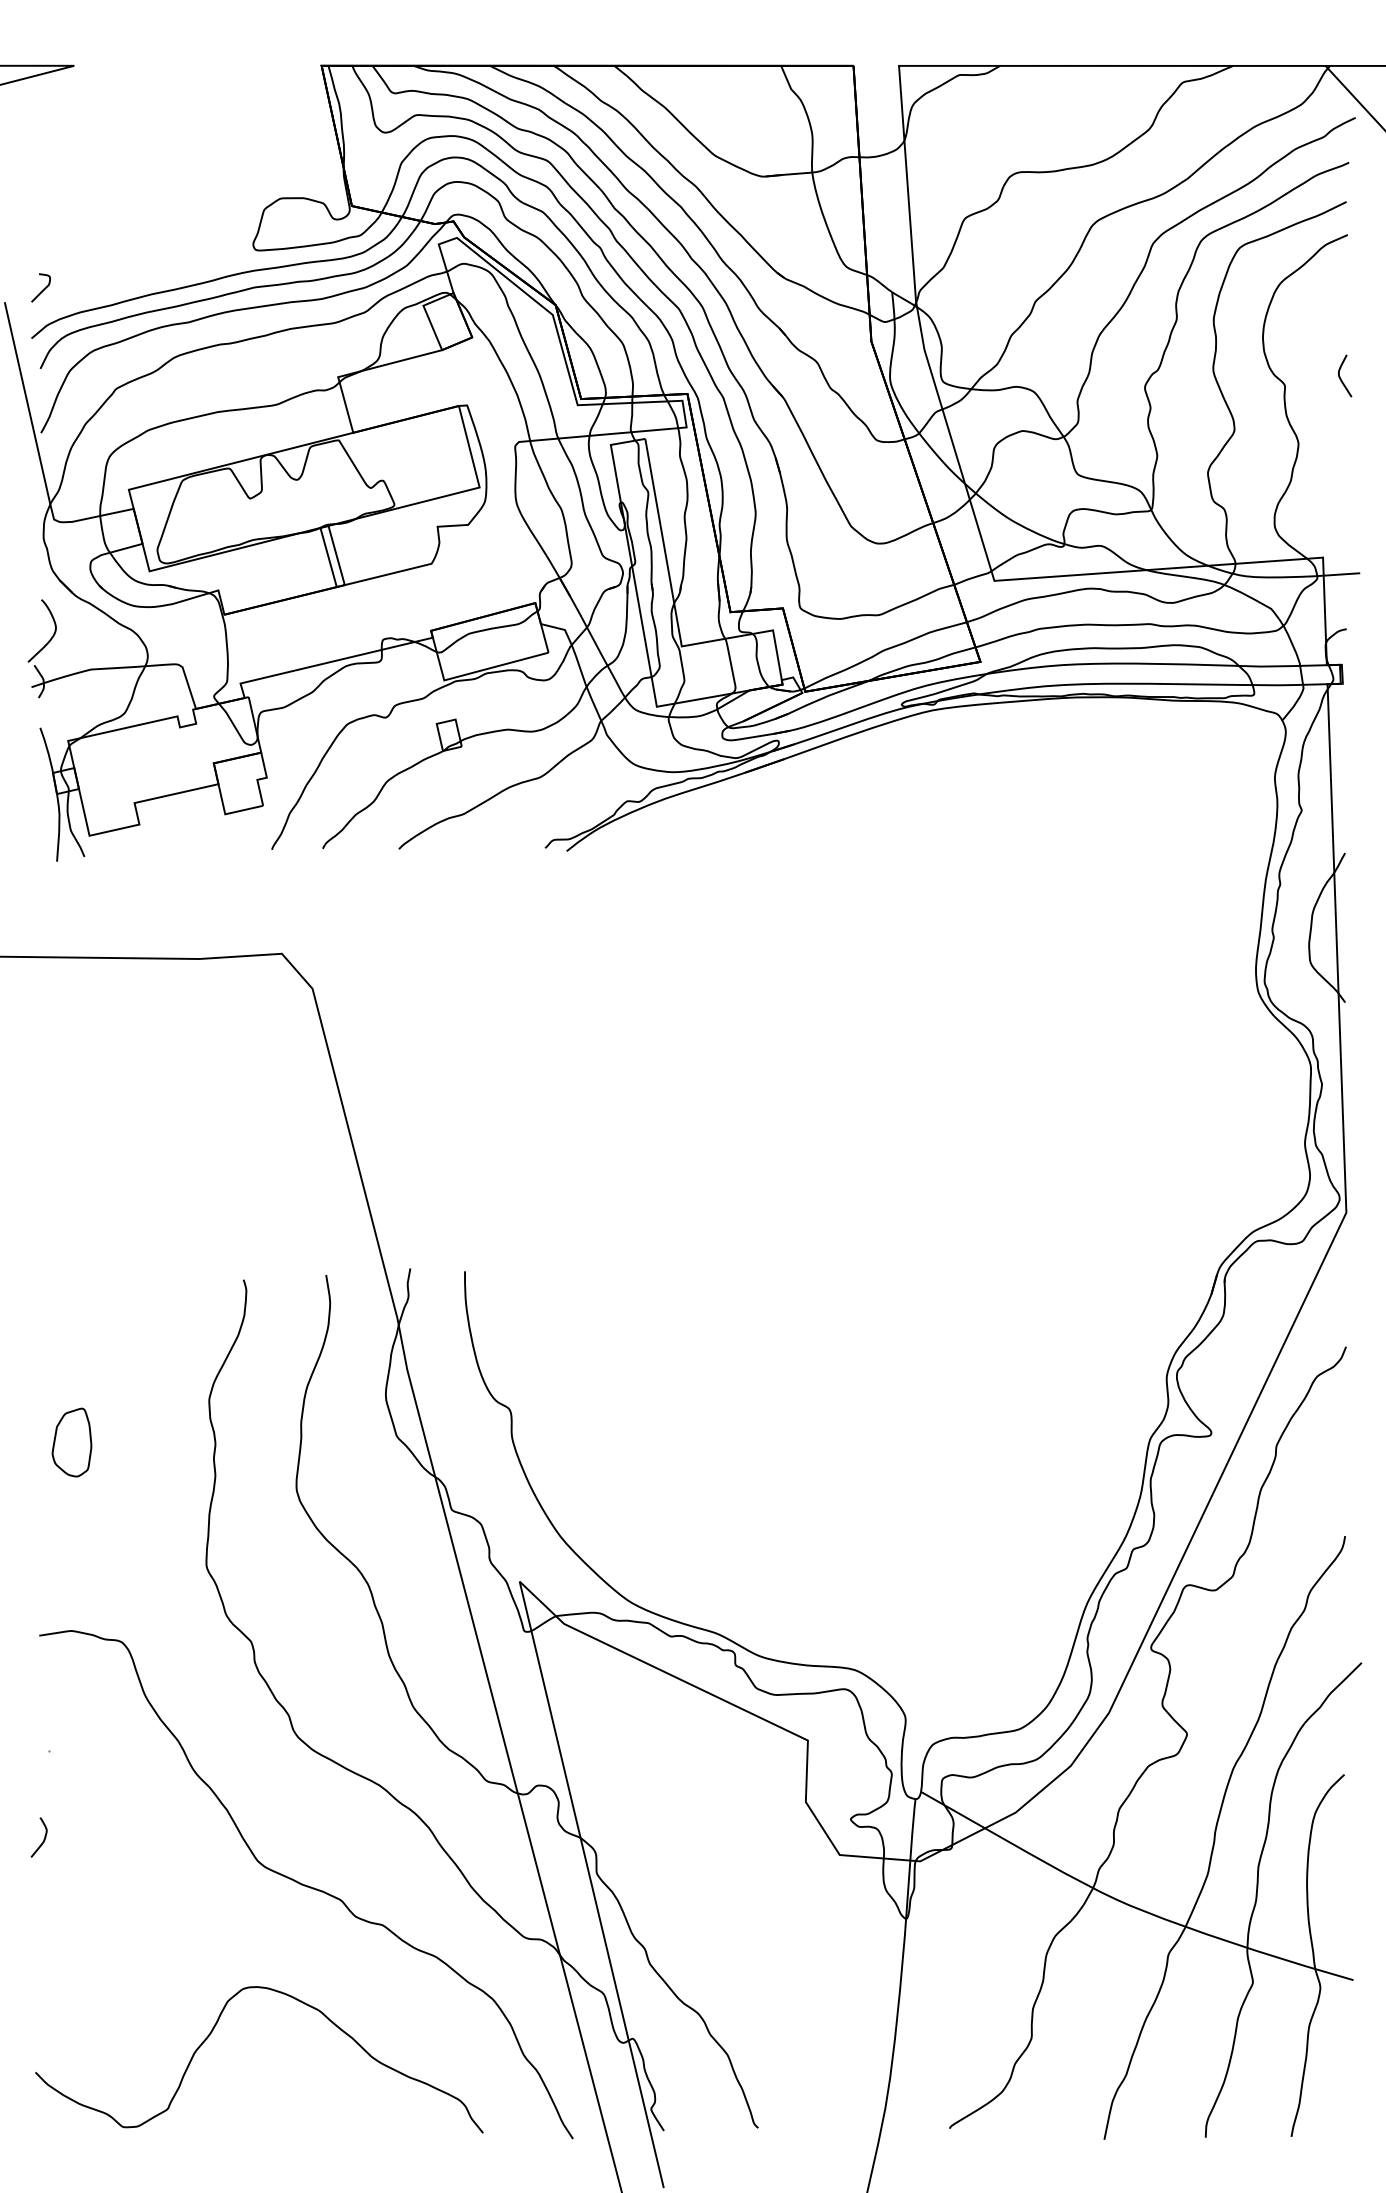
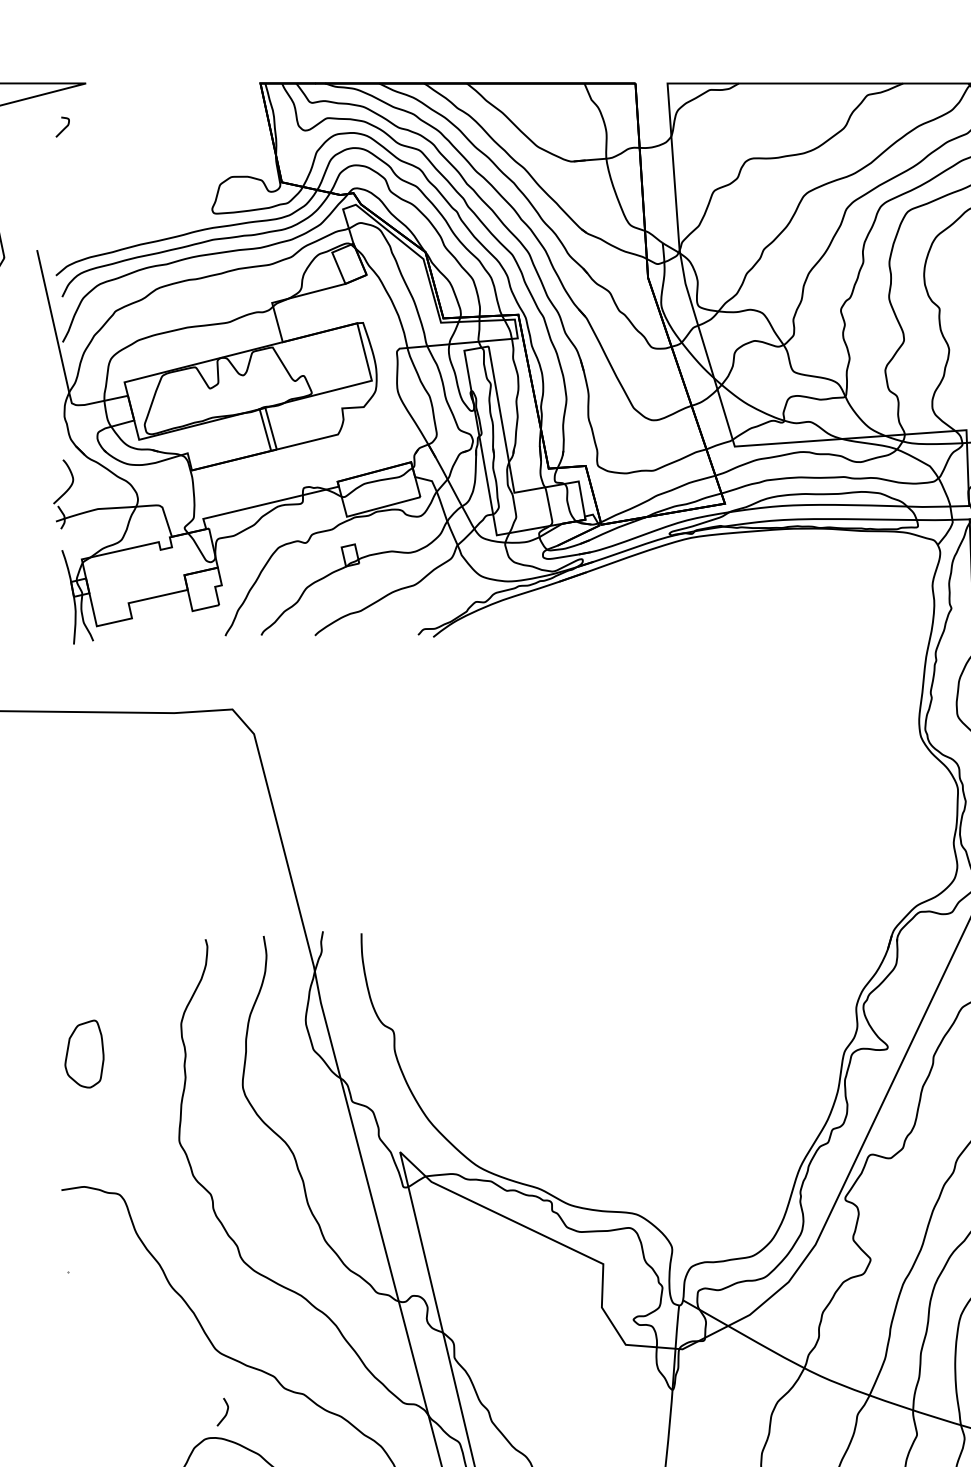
curve: (42, 289) -> (63, 128), moved
part: (71, 1442) -> (84, 1054), size x1.4
curve: (43, 1839) -> (225, 1413), moved

